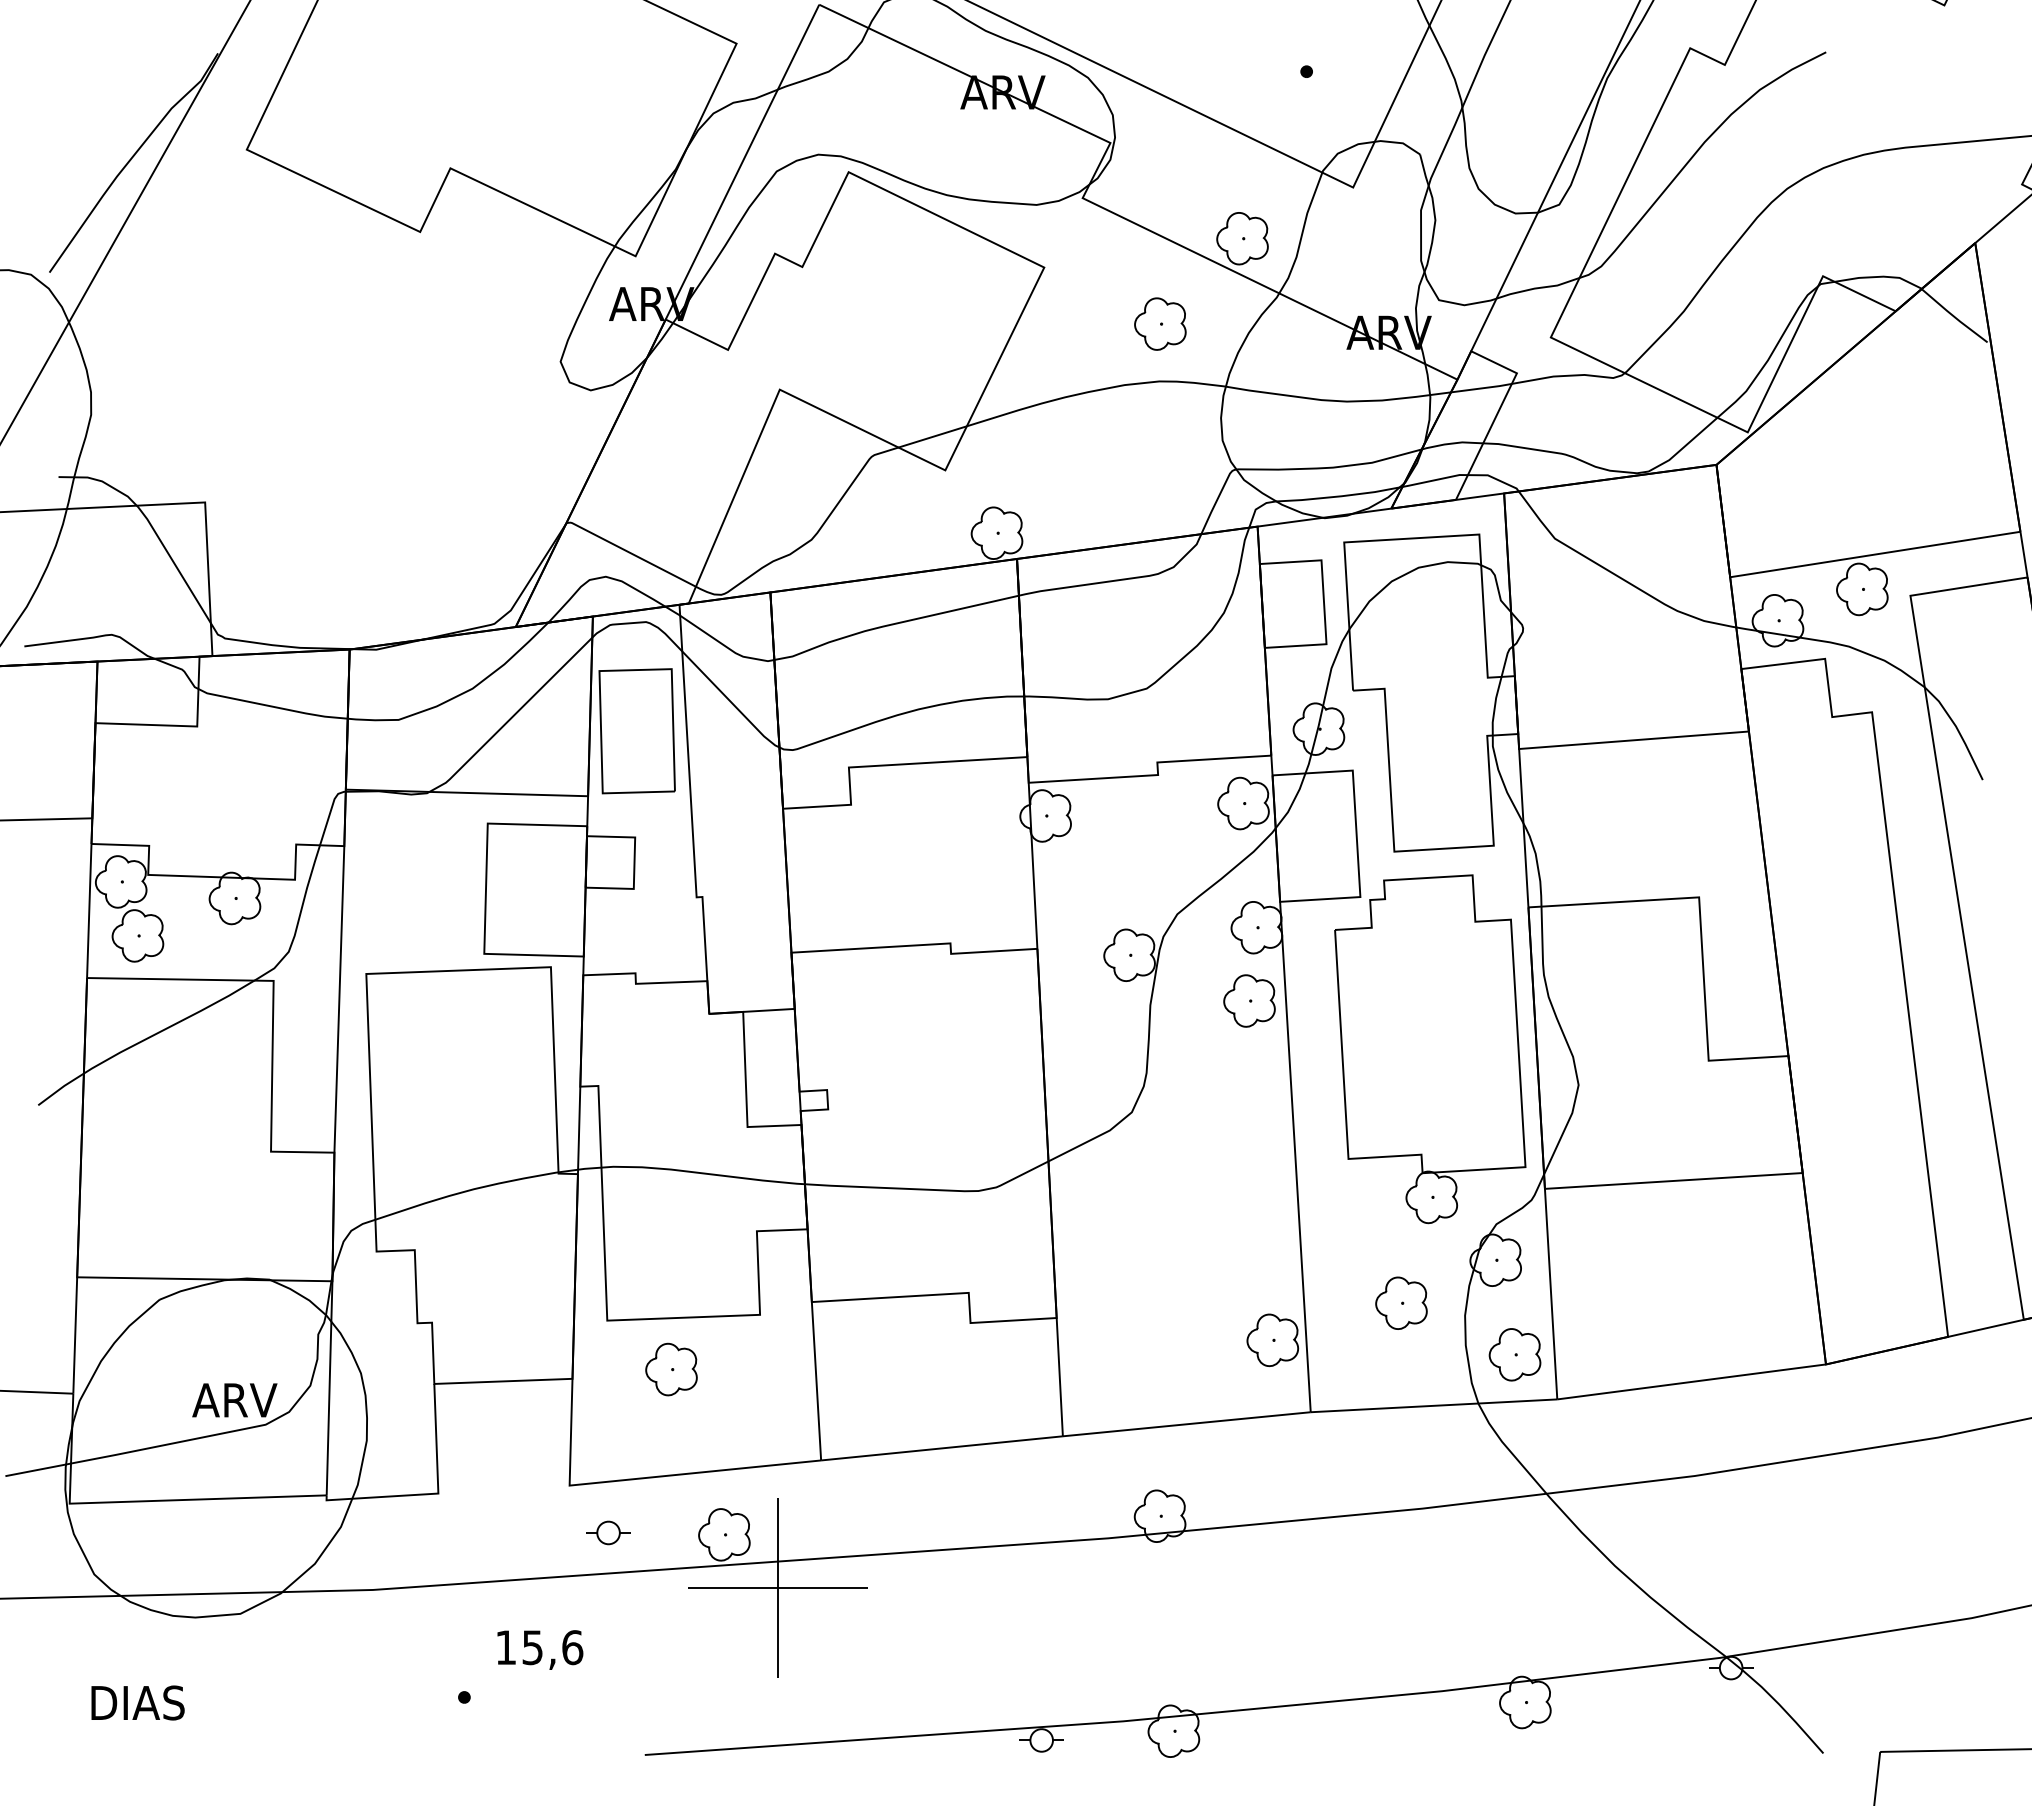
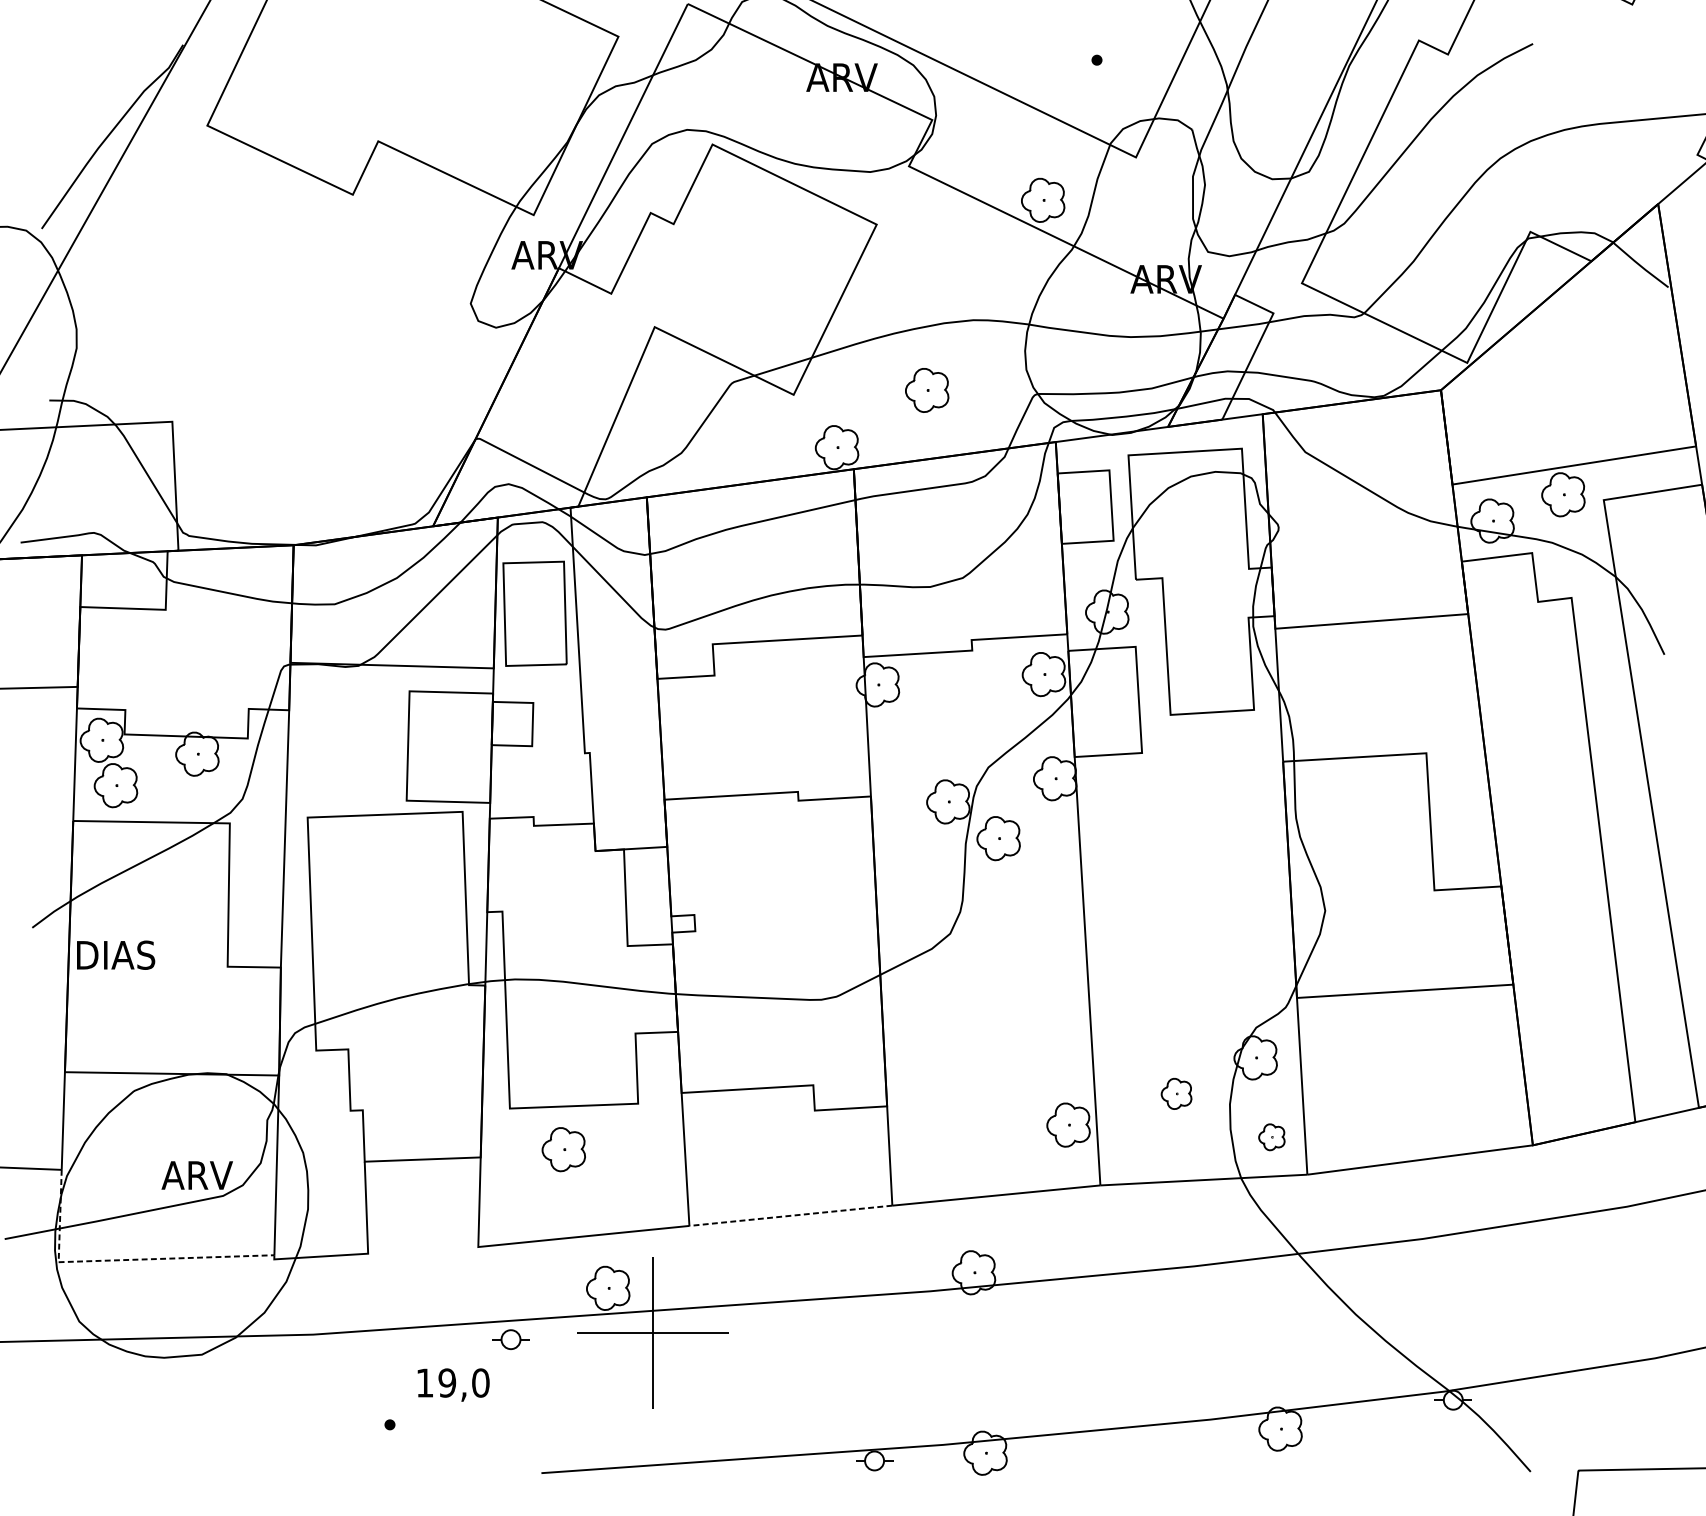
part: (1160, 323) -> (927, 389), moved
part: (1249, 1000) -> (998, 838), moved
part: (1430, 1049) -> (1200, 880), removed
part: (1401, 1302) -> (1176, 1093), size x0.7
part: (1514, 1354) -> (1271, 1136), size x0.6
line: (941, 1448) -> (790, 1215), solid -> dashed
line: (142, 1501) -> (119, 1260), solid -> dashed
part: (608, 1532) -> (510, 1339), moved
text: (552, 1647) -> (463, 1382), 15,6 -> 19,0
text: (137, 1702) -> (115, 954), moved

